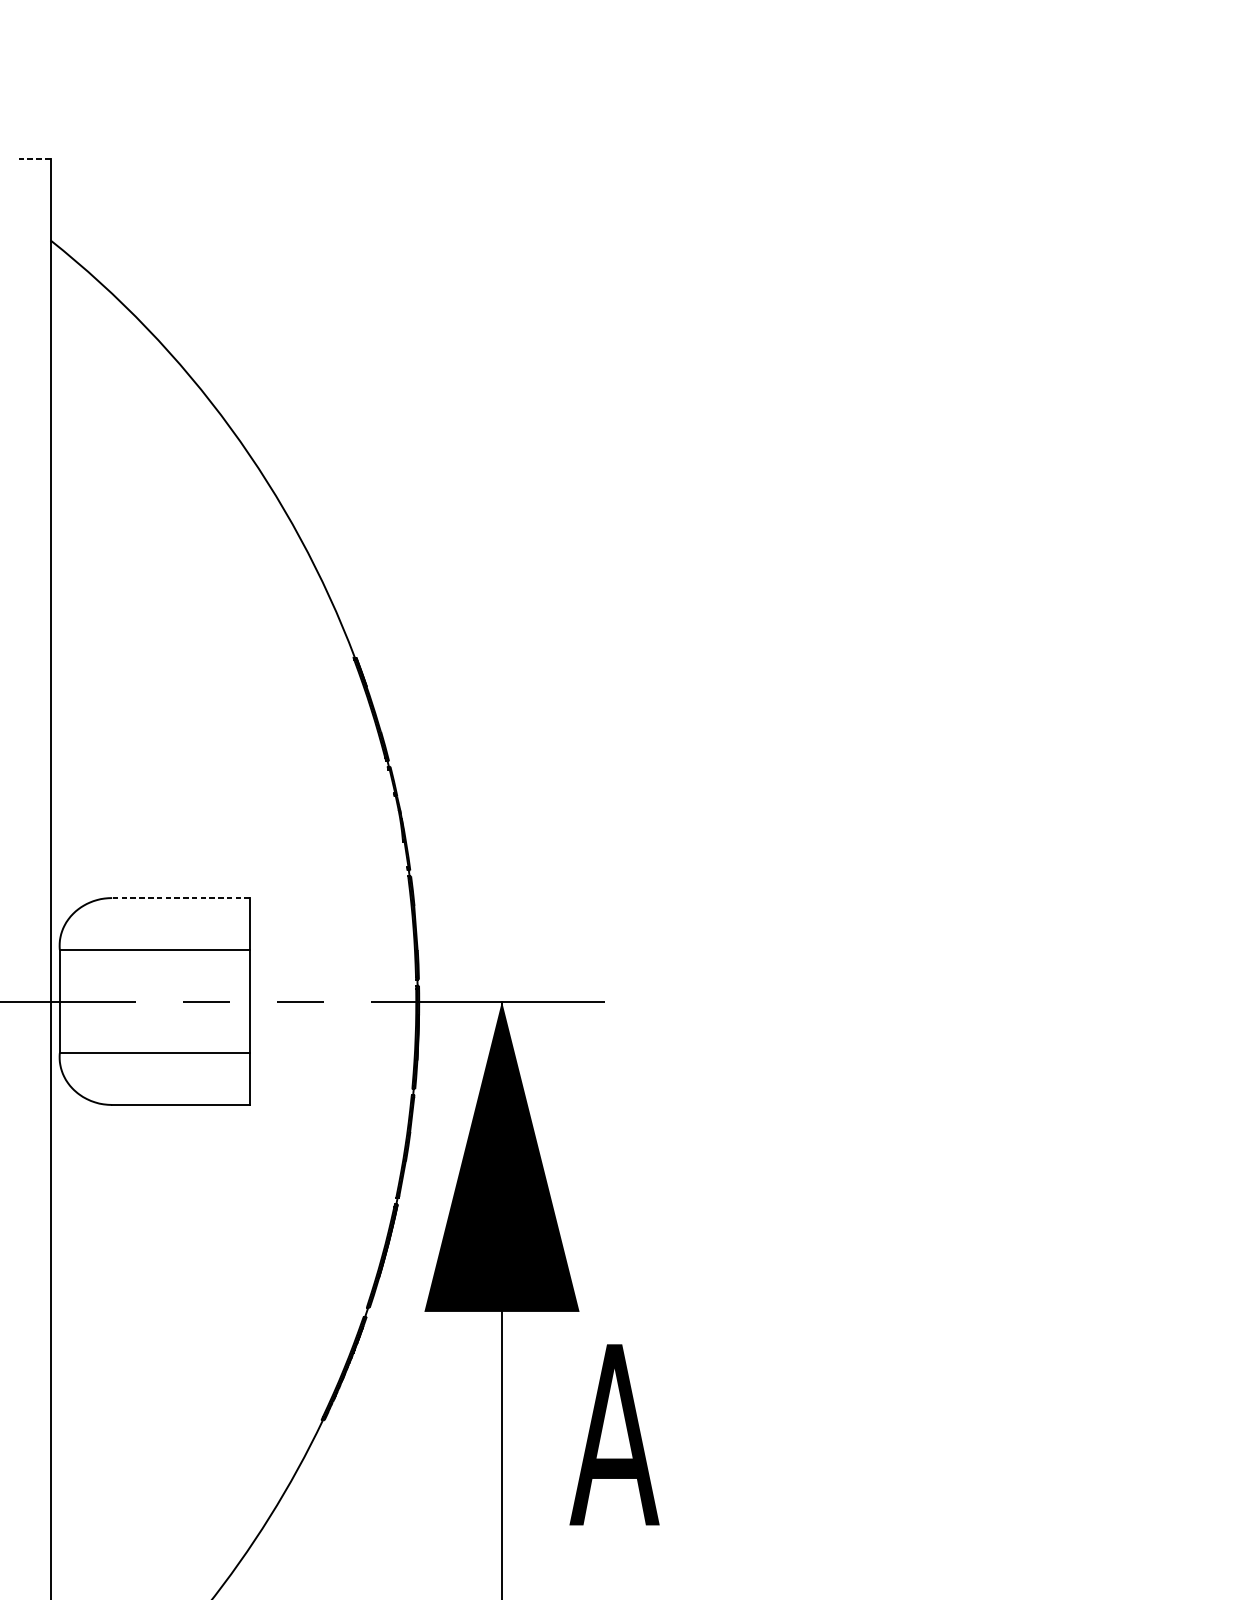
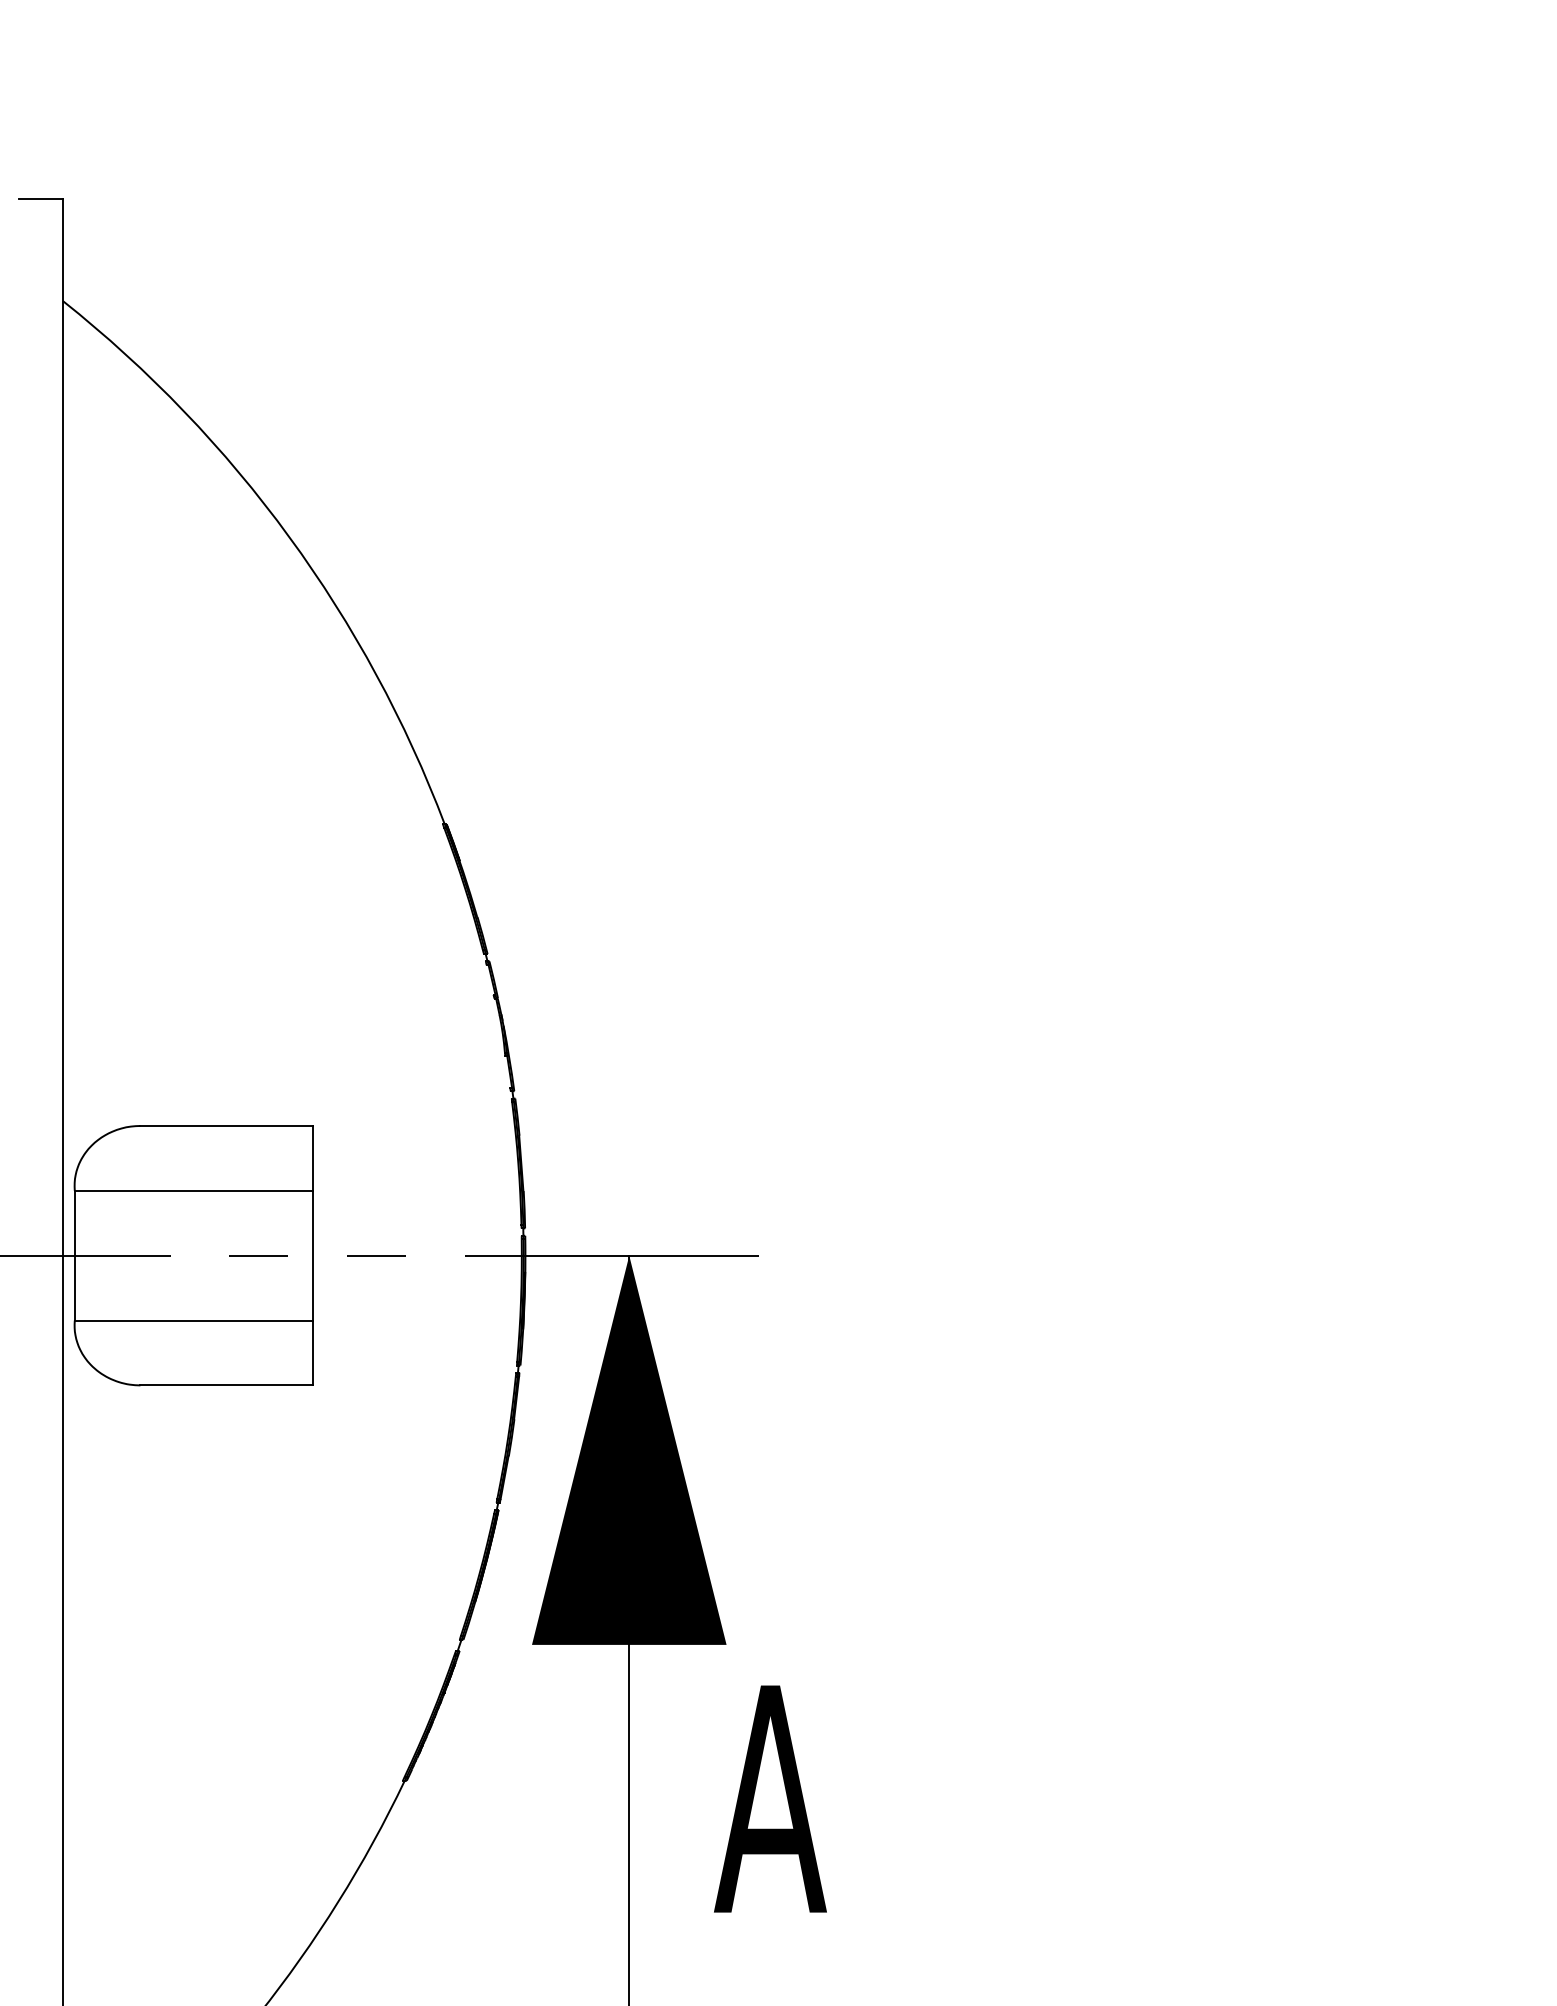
line: (32, 159) -> (40, 199), dashed -> solid
line: (180, 897) -> (226, 1125), dashed -> solid

